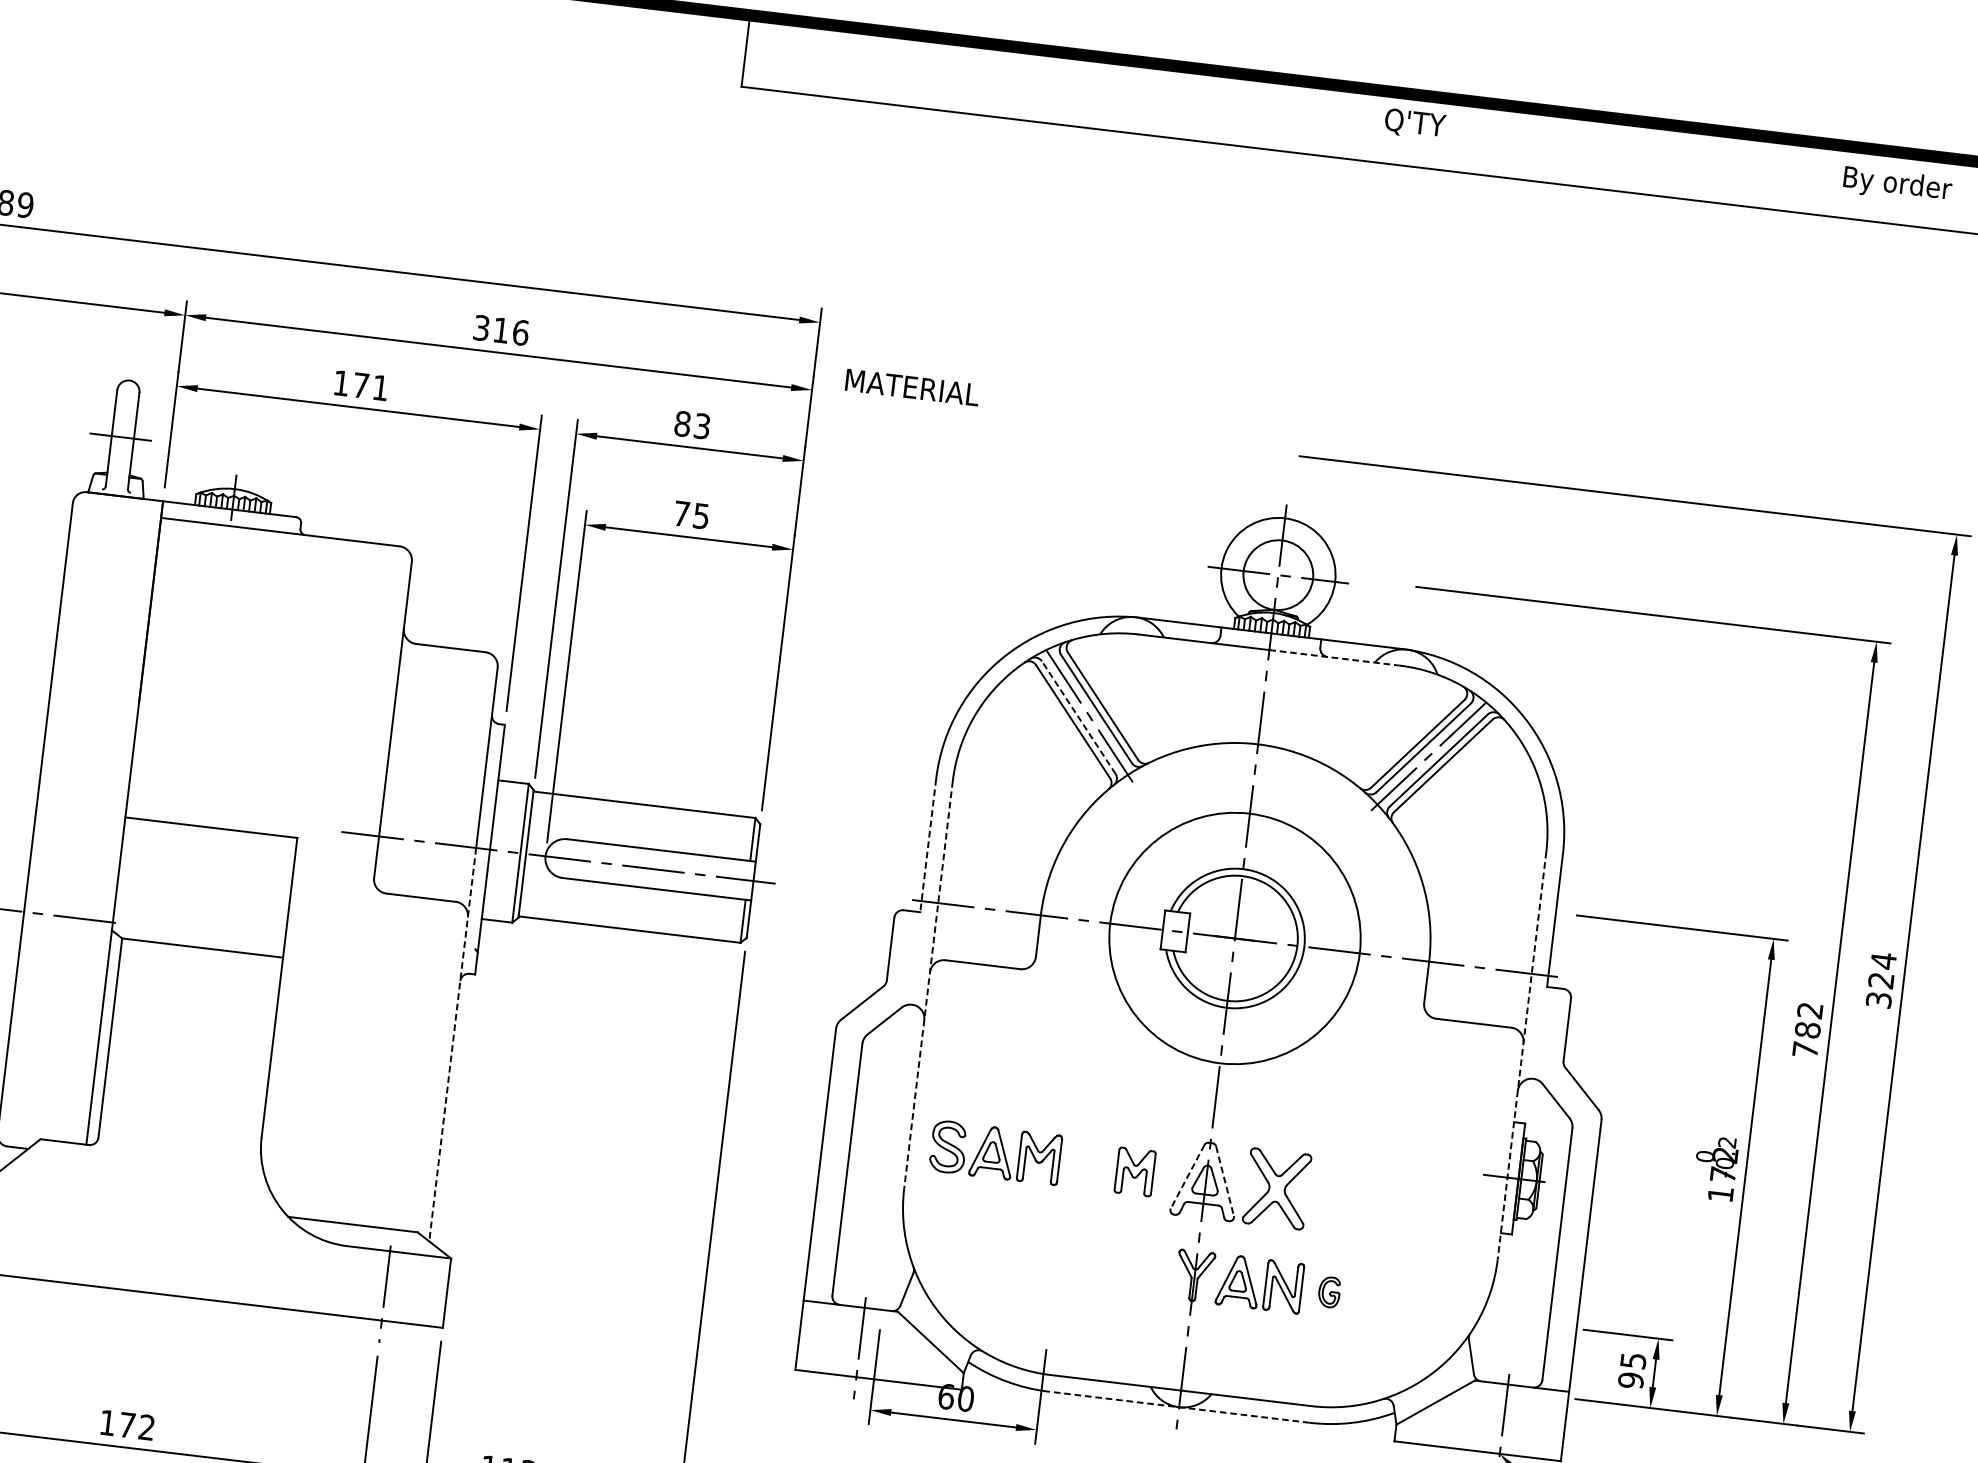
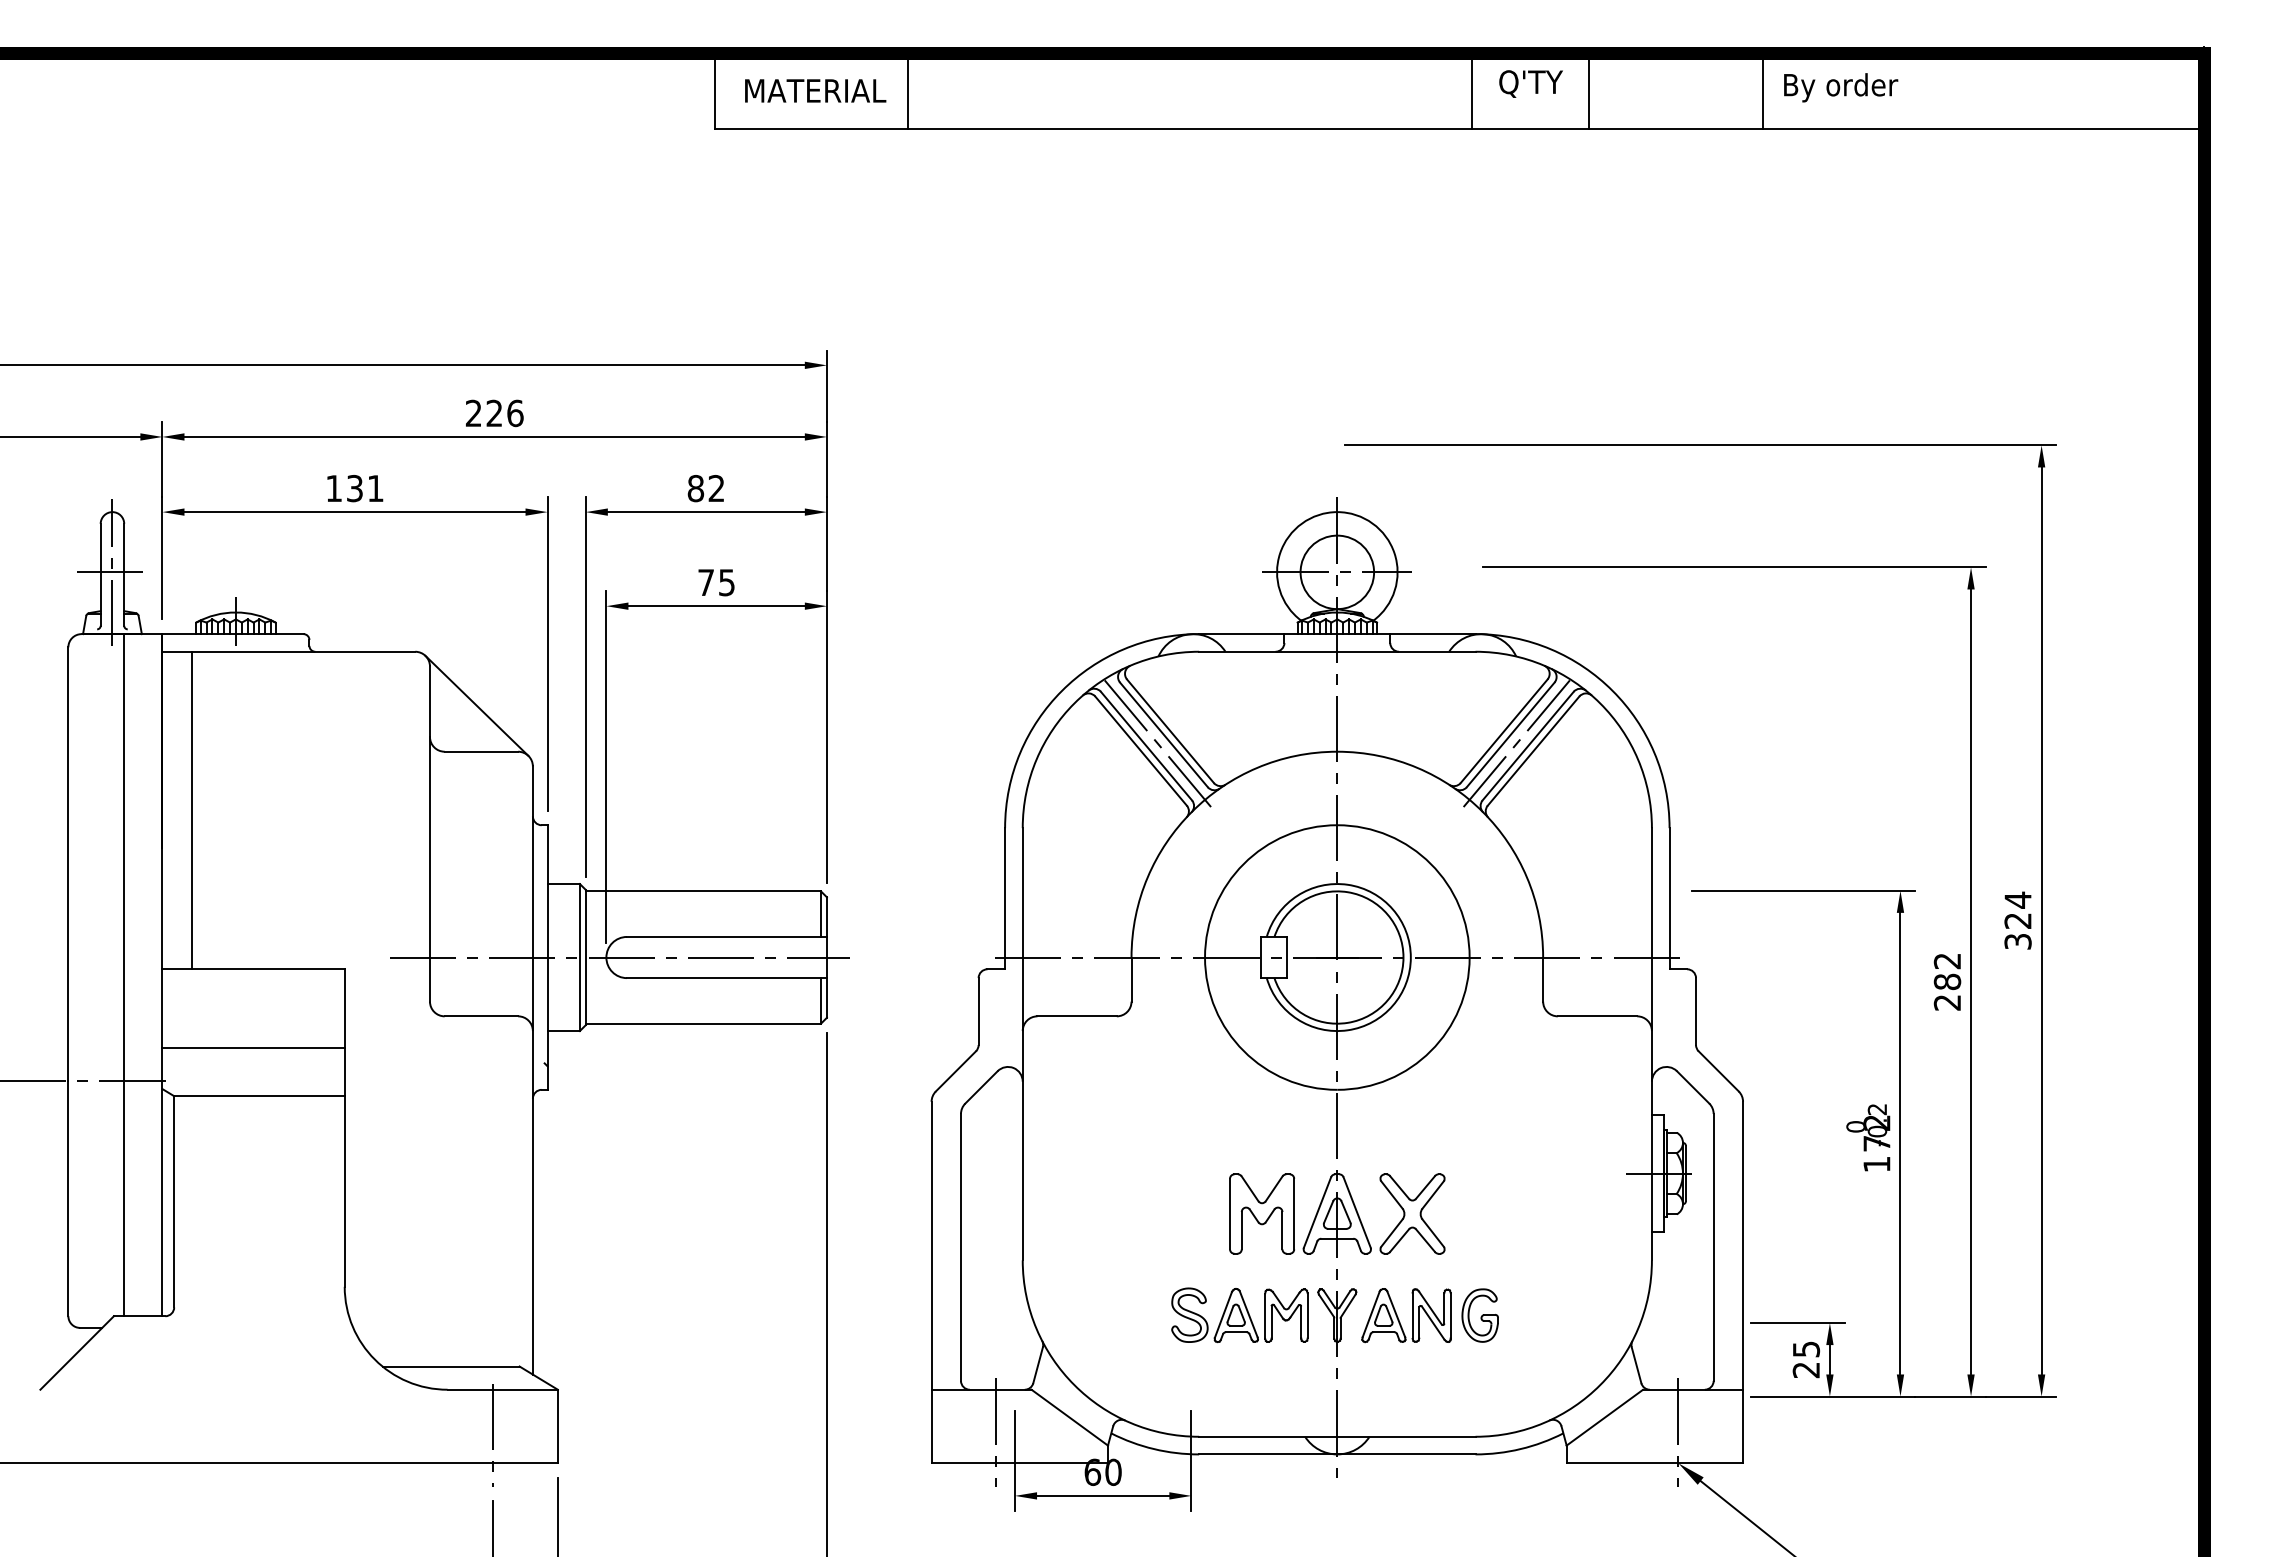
line: (927, 72) -> (907, 90), added
text: (1414, 123) -> (1530, 83), moved
line: (1460, 135) -> (1472, 90), added
line: (1569, 148) -> (1588, 90), added
line: (1734, 168) -> (1763, 90), added
text: (1898, 185) -> (1841, 87), moved
text: (490, 329) -> (483, 413), 316 -> 226
text: (360, 385) -> (354, 488), 171 -> 131
text: (912, 387) -> (815, 90), moved
text: (702, 426) -> (716, 488), 83 -> 82
line: (123, 436) -> (112, 571), added
line: (451, 603) -> (476, 705), added
line: (1334, 657) -> (1406, 651), dashed -> solid
line: (170, 670) -> (191, 810), added
line: (1078, 717) -> (1146, 746), dashed -> solid
line: (88, 819) -> (124, 975), added
line: (928, 845) -> (1005, 898), dashed -> solid
line: (202, 902) -> (253, 1048), added
line: (928, 985) -> (1022, 1044), dashed -> solid
line: (452, 1045) -> (532, 1166), dashed -> solid
text: (1804, 1049) -> (1946, 1002), 782 -> 282
line: (1521, 1055) -> (1651, 1044), dashed -> solid
part: (995, 1152) -> (1239, 1315), moved
part: (1134, 1171) -> (1261, 1213), size x1.67
line: (1187, 1176) -> (1317, 1212), dashed -> solid
line: (1225, 1181) -> (1357, 1212), dashed -> solid
part: (1328, 1292) -> (1479, 1315), size x1.67
text: (1631, 1380) -> (1806, 1370), 95 -> 25
line: (1178, 1407) -> (1336, 1454), dashed -> solid

